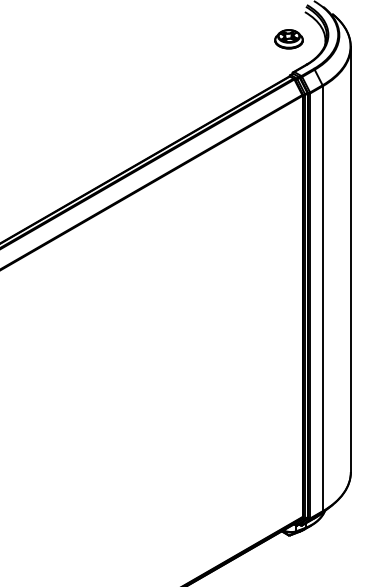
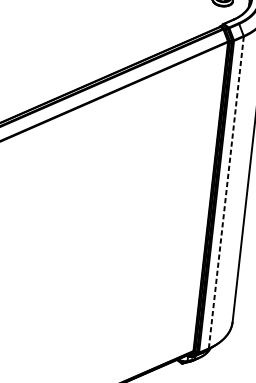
line: (322, 298) -> (226, 192), solid -> dashed

